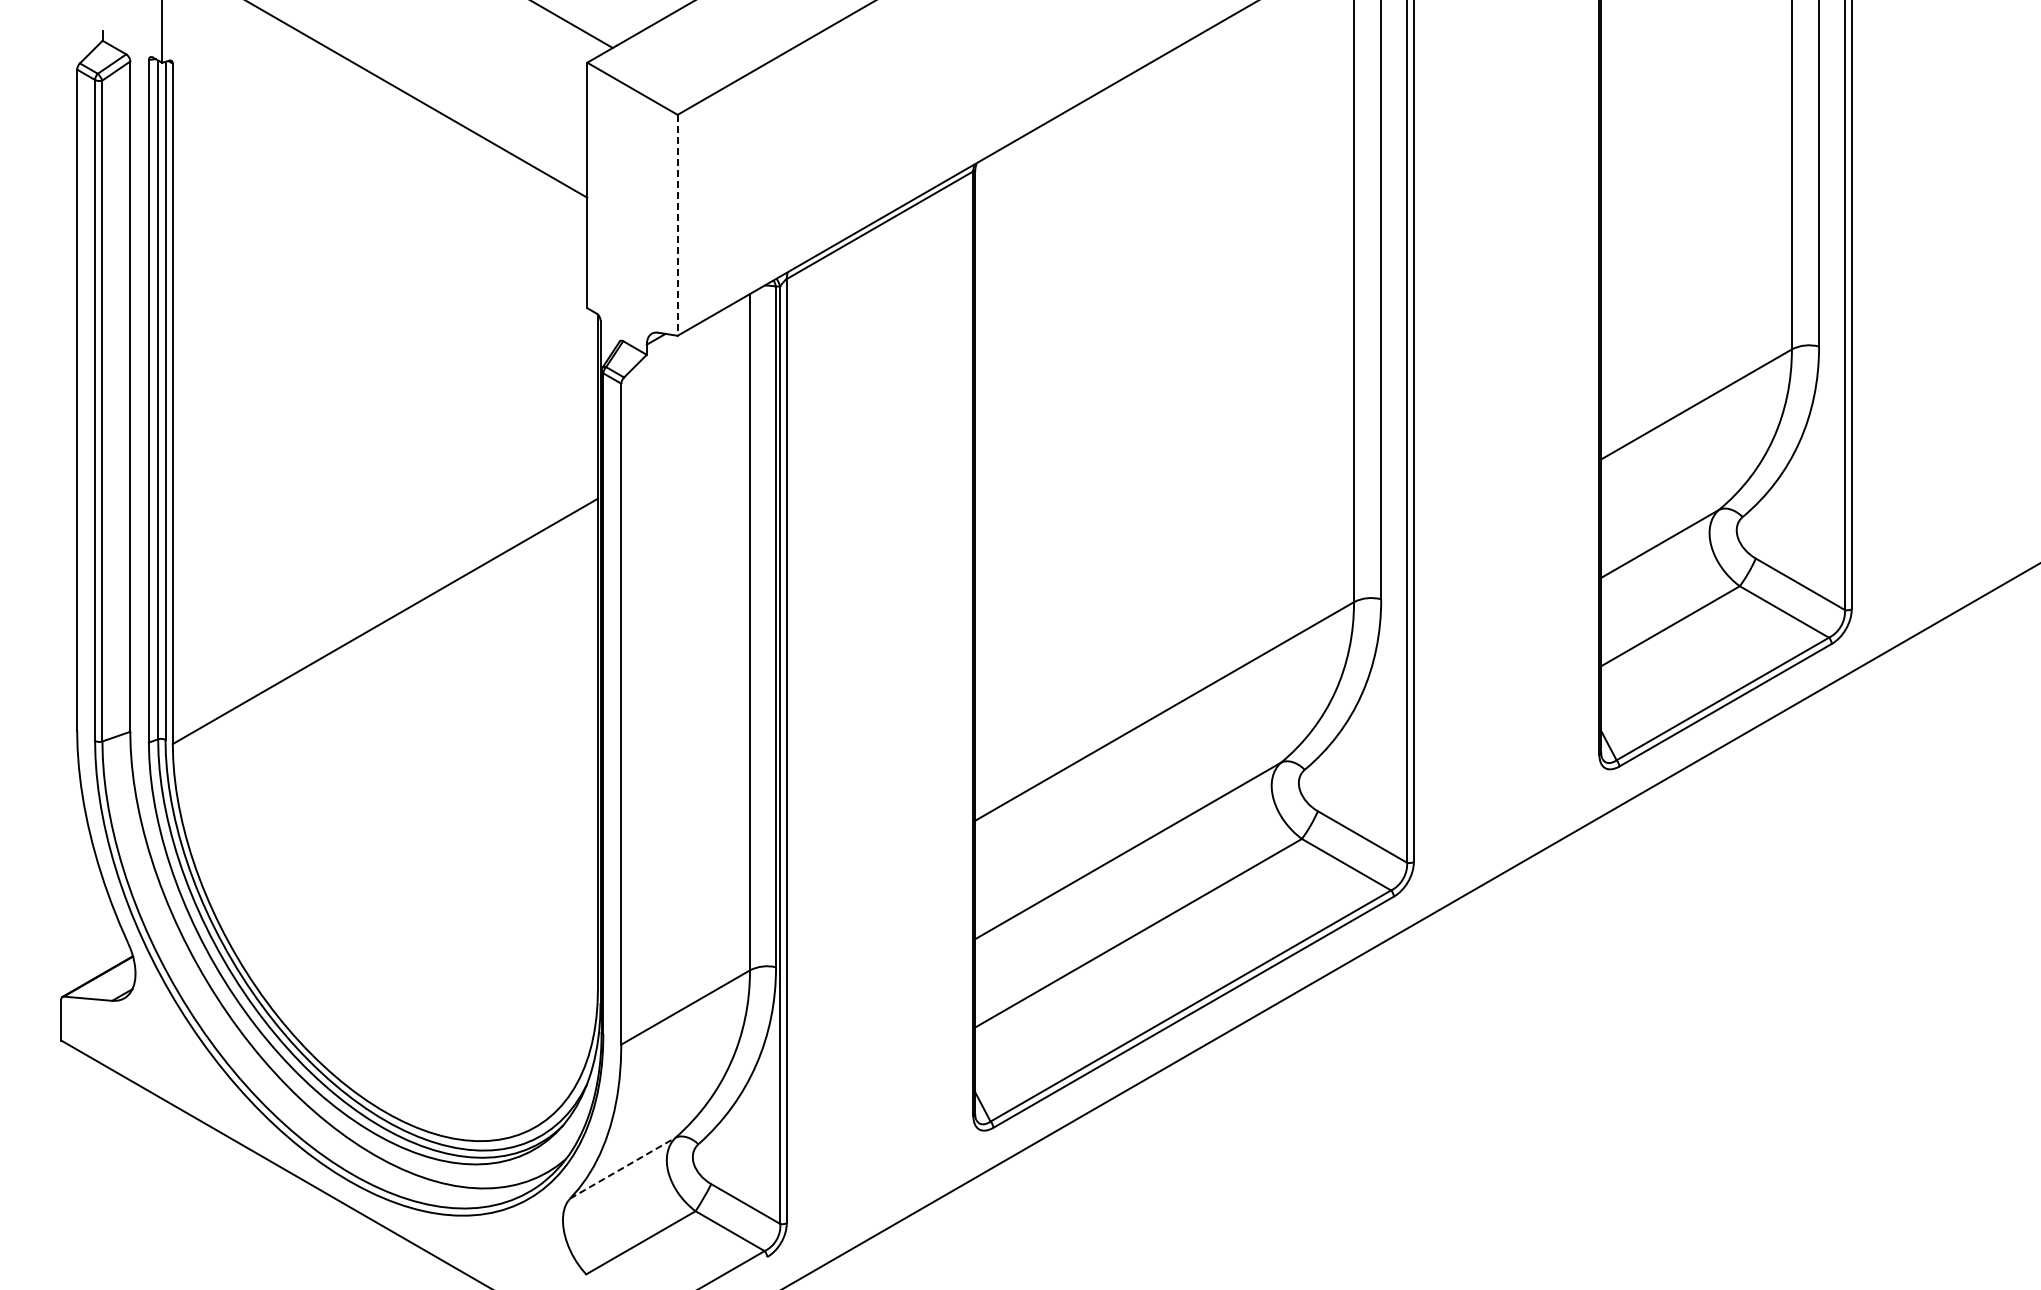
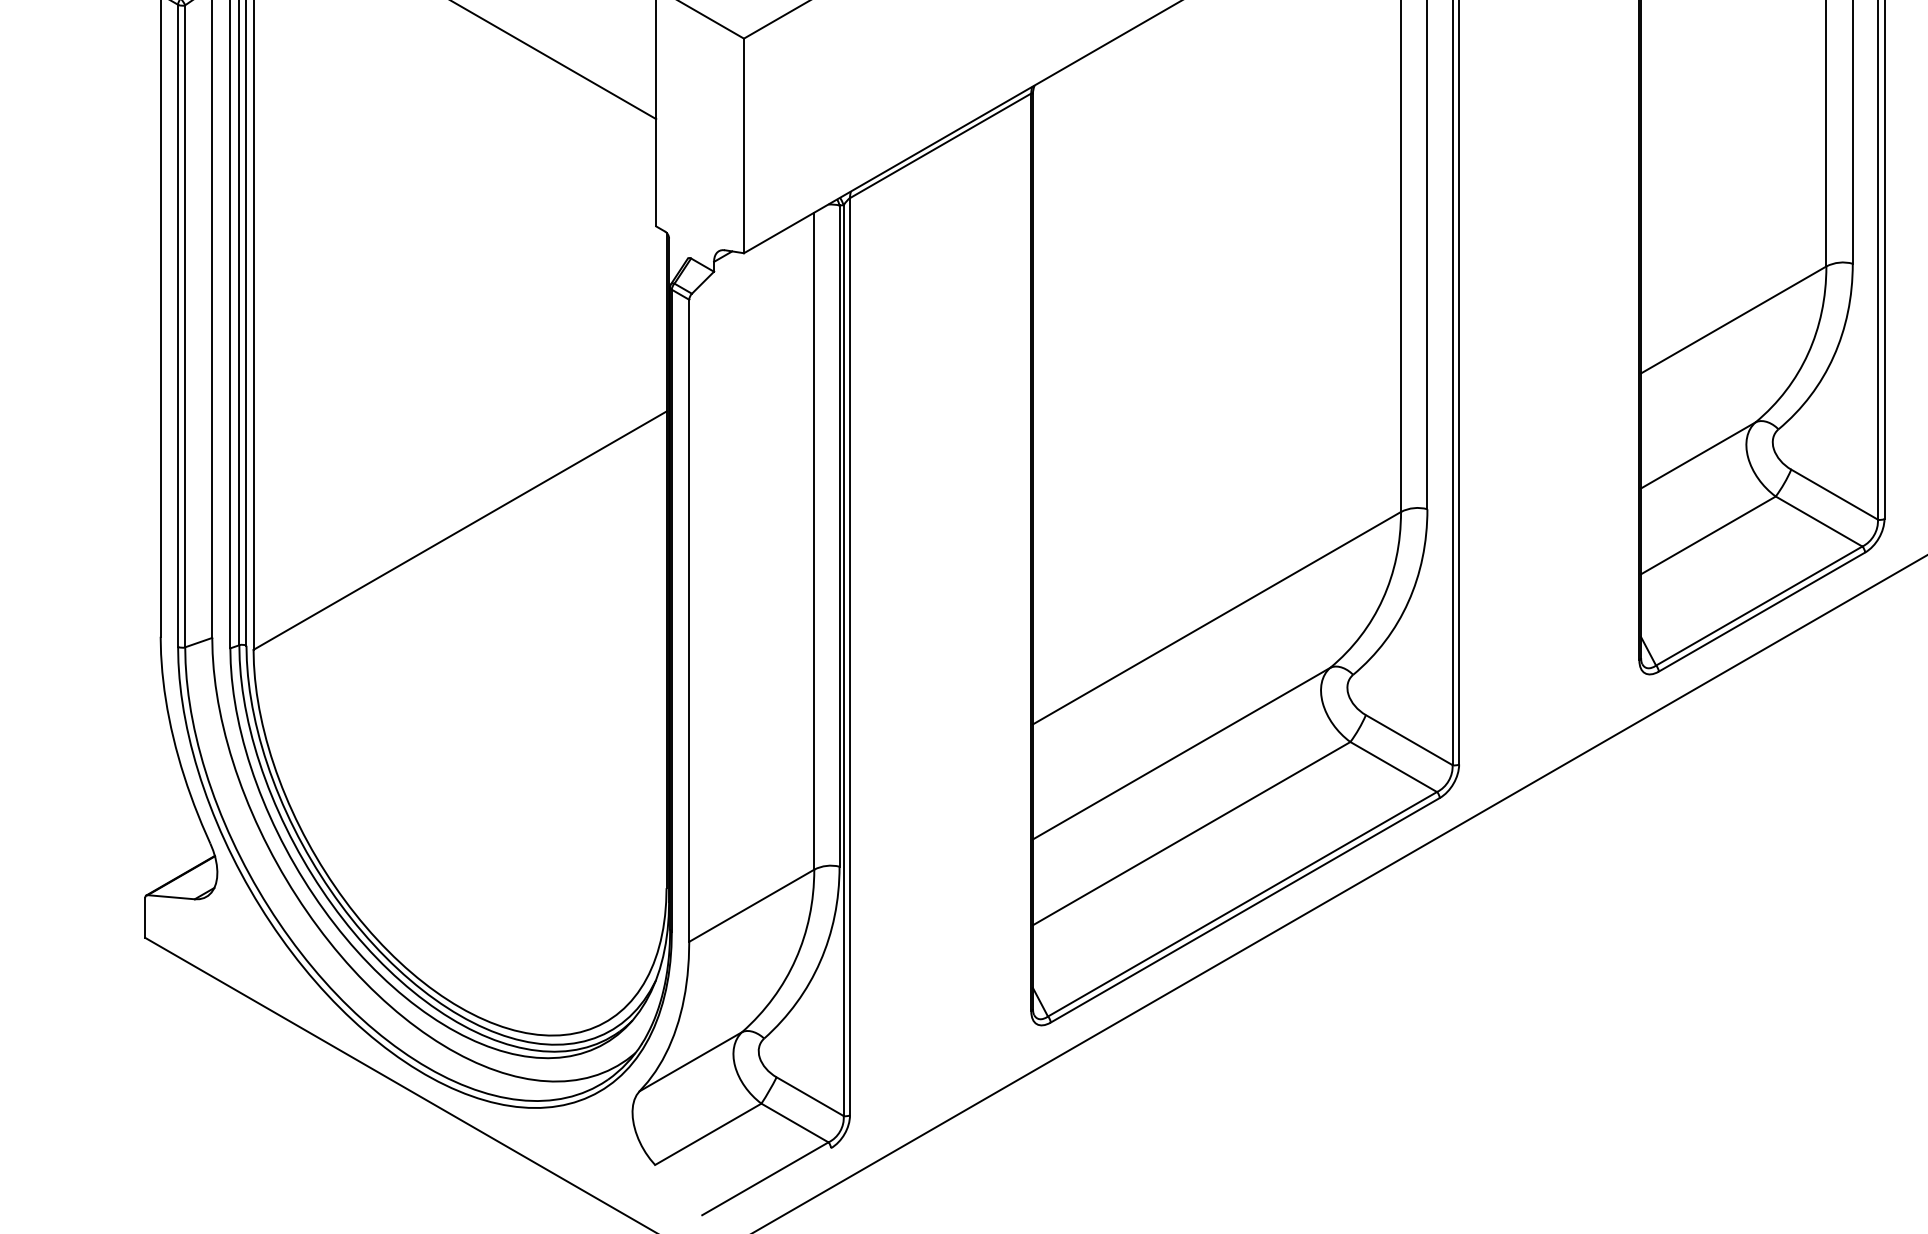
line: (677, 225) -> (743, 146), dashed -> solid
line: (622, 1168) -> (690, 1062), dashed -> solid

